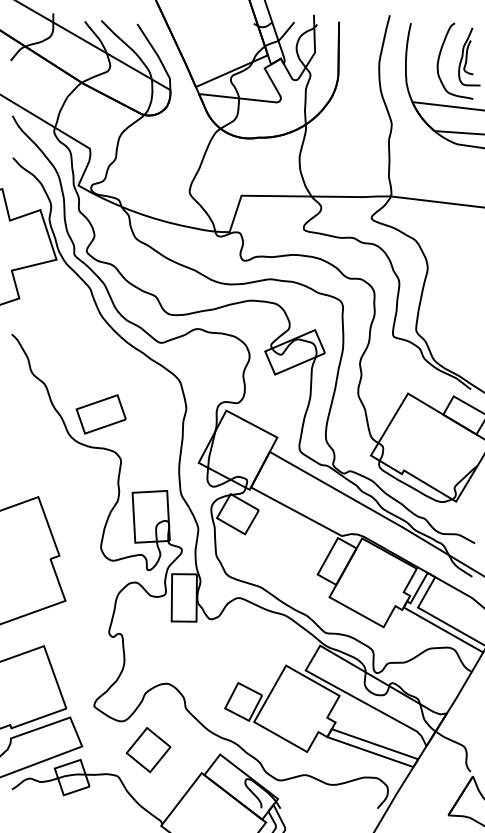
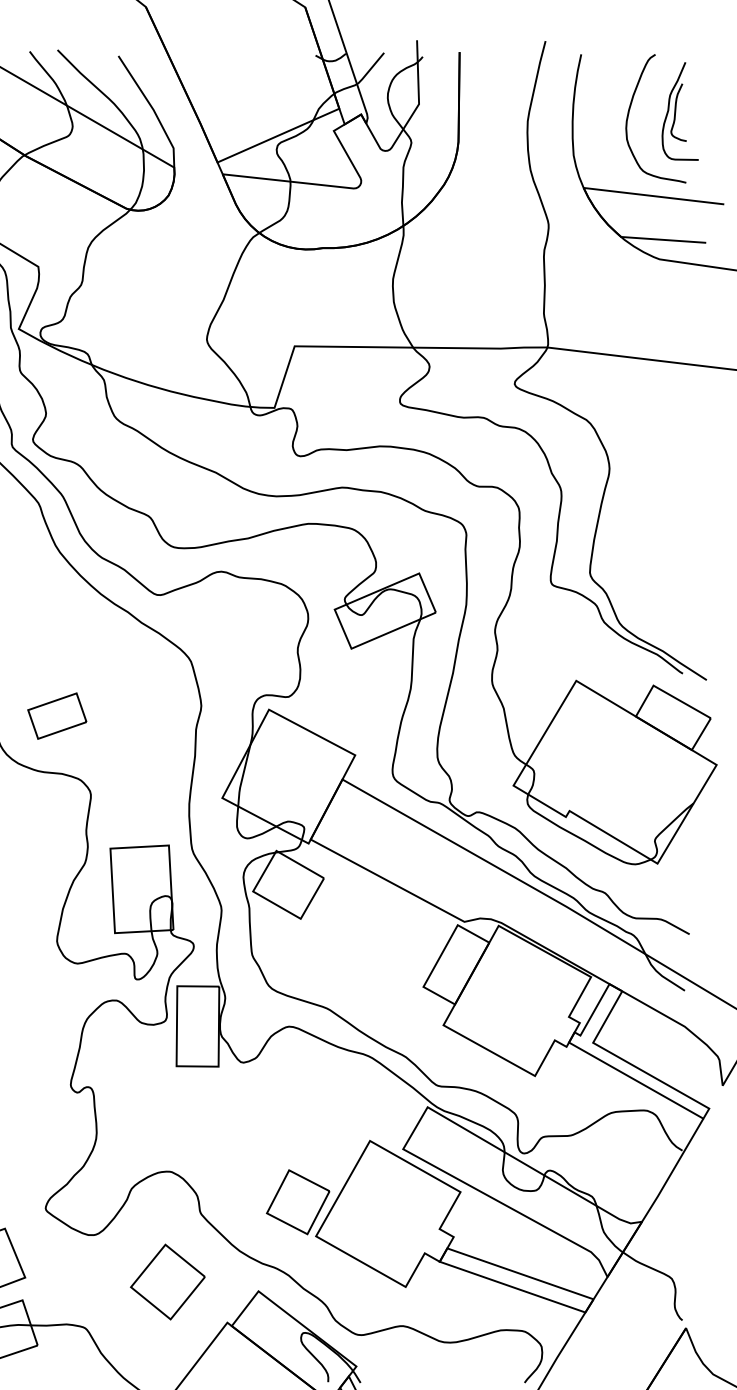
part: (100, 414) -> (56, 716), size x0.7
part: (147, 750) -> (166, 1282), moved

